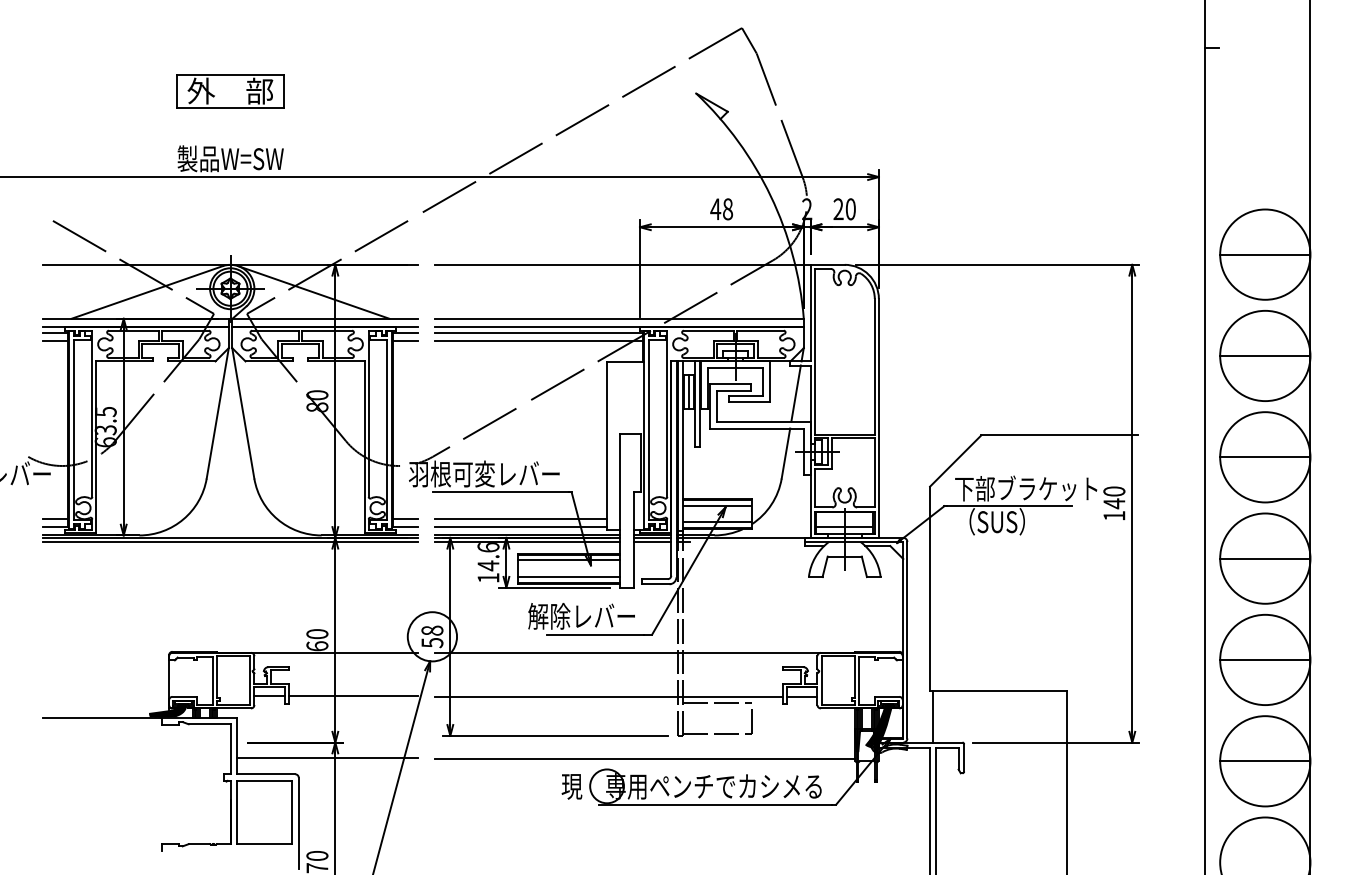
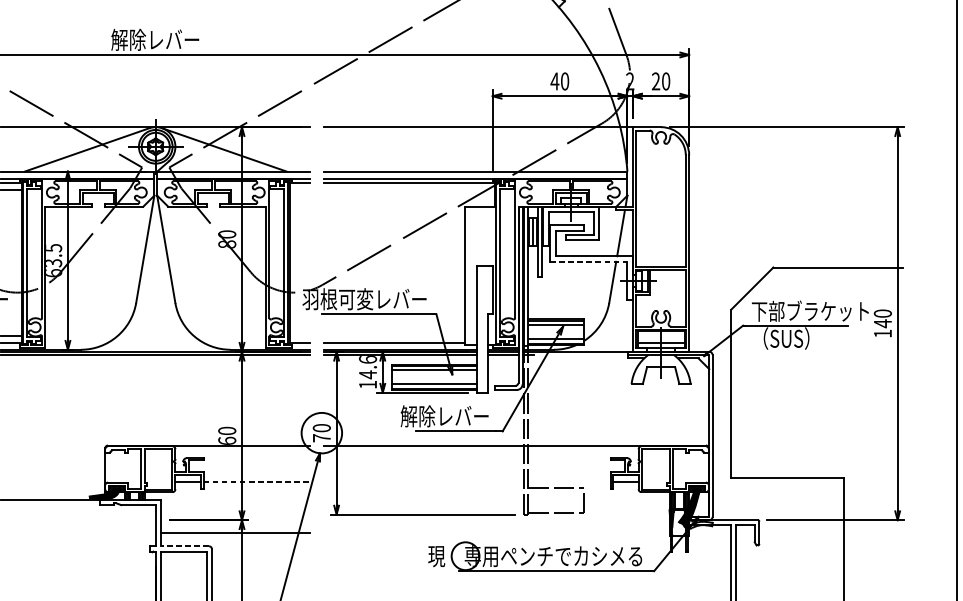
text: (229, 158) -> (154, 39), 製品W=SW -> 解除レバー
text: (728, 209) -> (565, 81), 48 -> 40
line: (405, 341) -> (299, 190), removed
line: (538, 341) -> (409, 190), removed
line: (756, 428) -> (588, 261), solid -> dashed
line: (405, 518) -> (299, 335), removed
line: (520, 518) -> (394, 335), removed
text: (432, 636) -> (321, 432), 58 -> 70
line: (353, 696) -> (256, 482), solid -> dashed
line: (609, 696) -> (467, 482), removed
line: (933, 716) -> (734, 498), removed
line: (645, 758) -> (497, 533), removed
line: (265, 774) -> (184, 546), solid -> dashed

